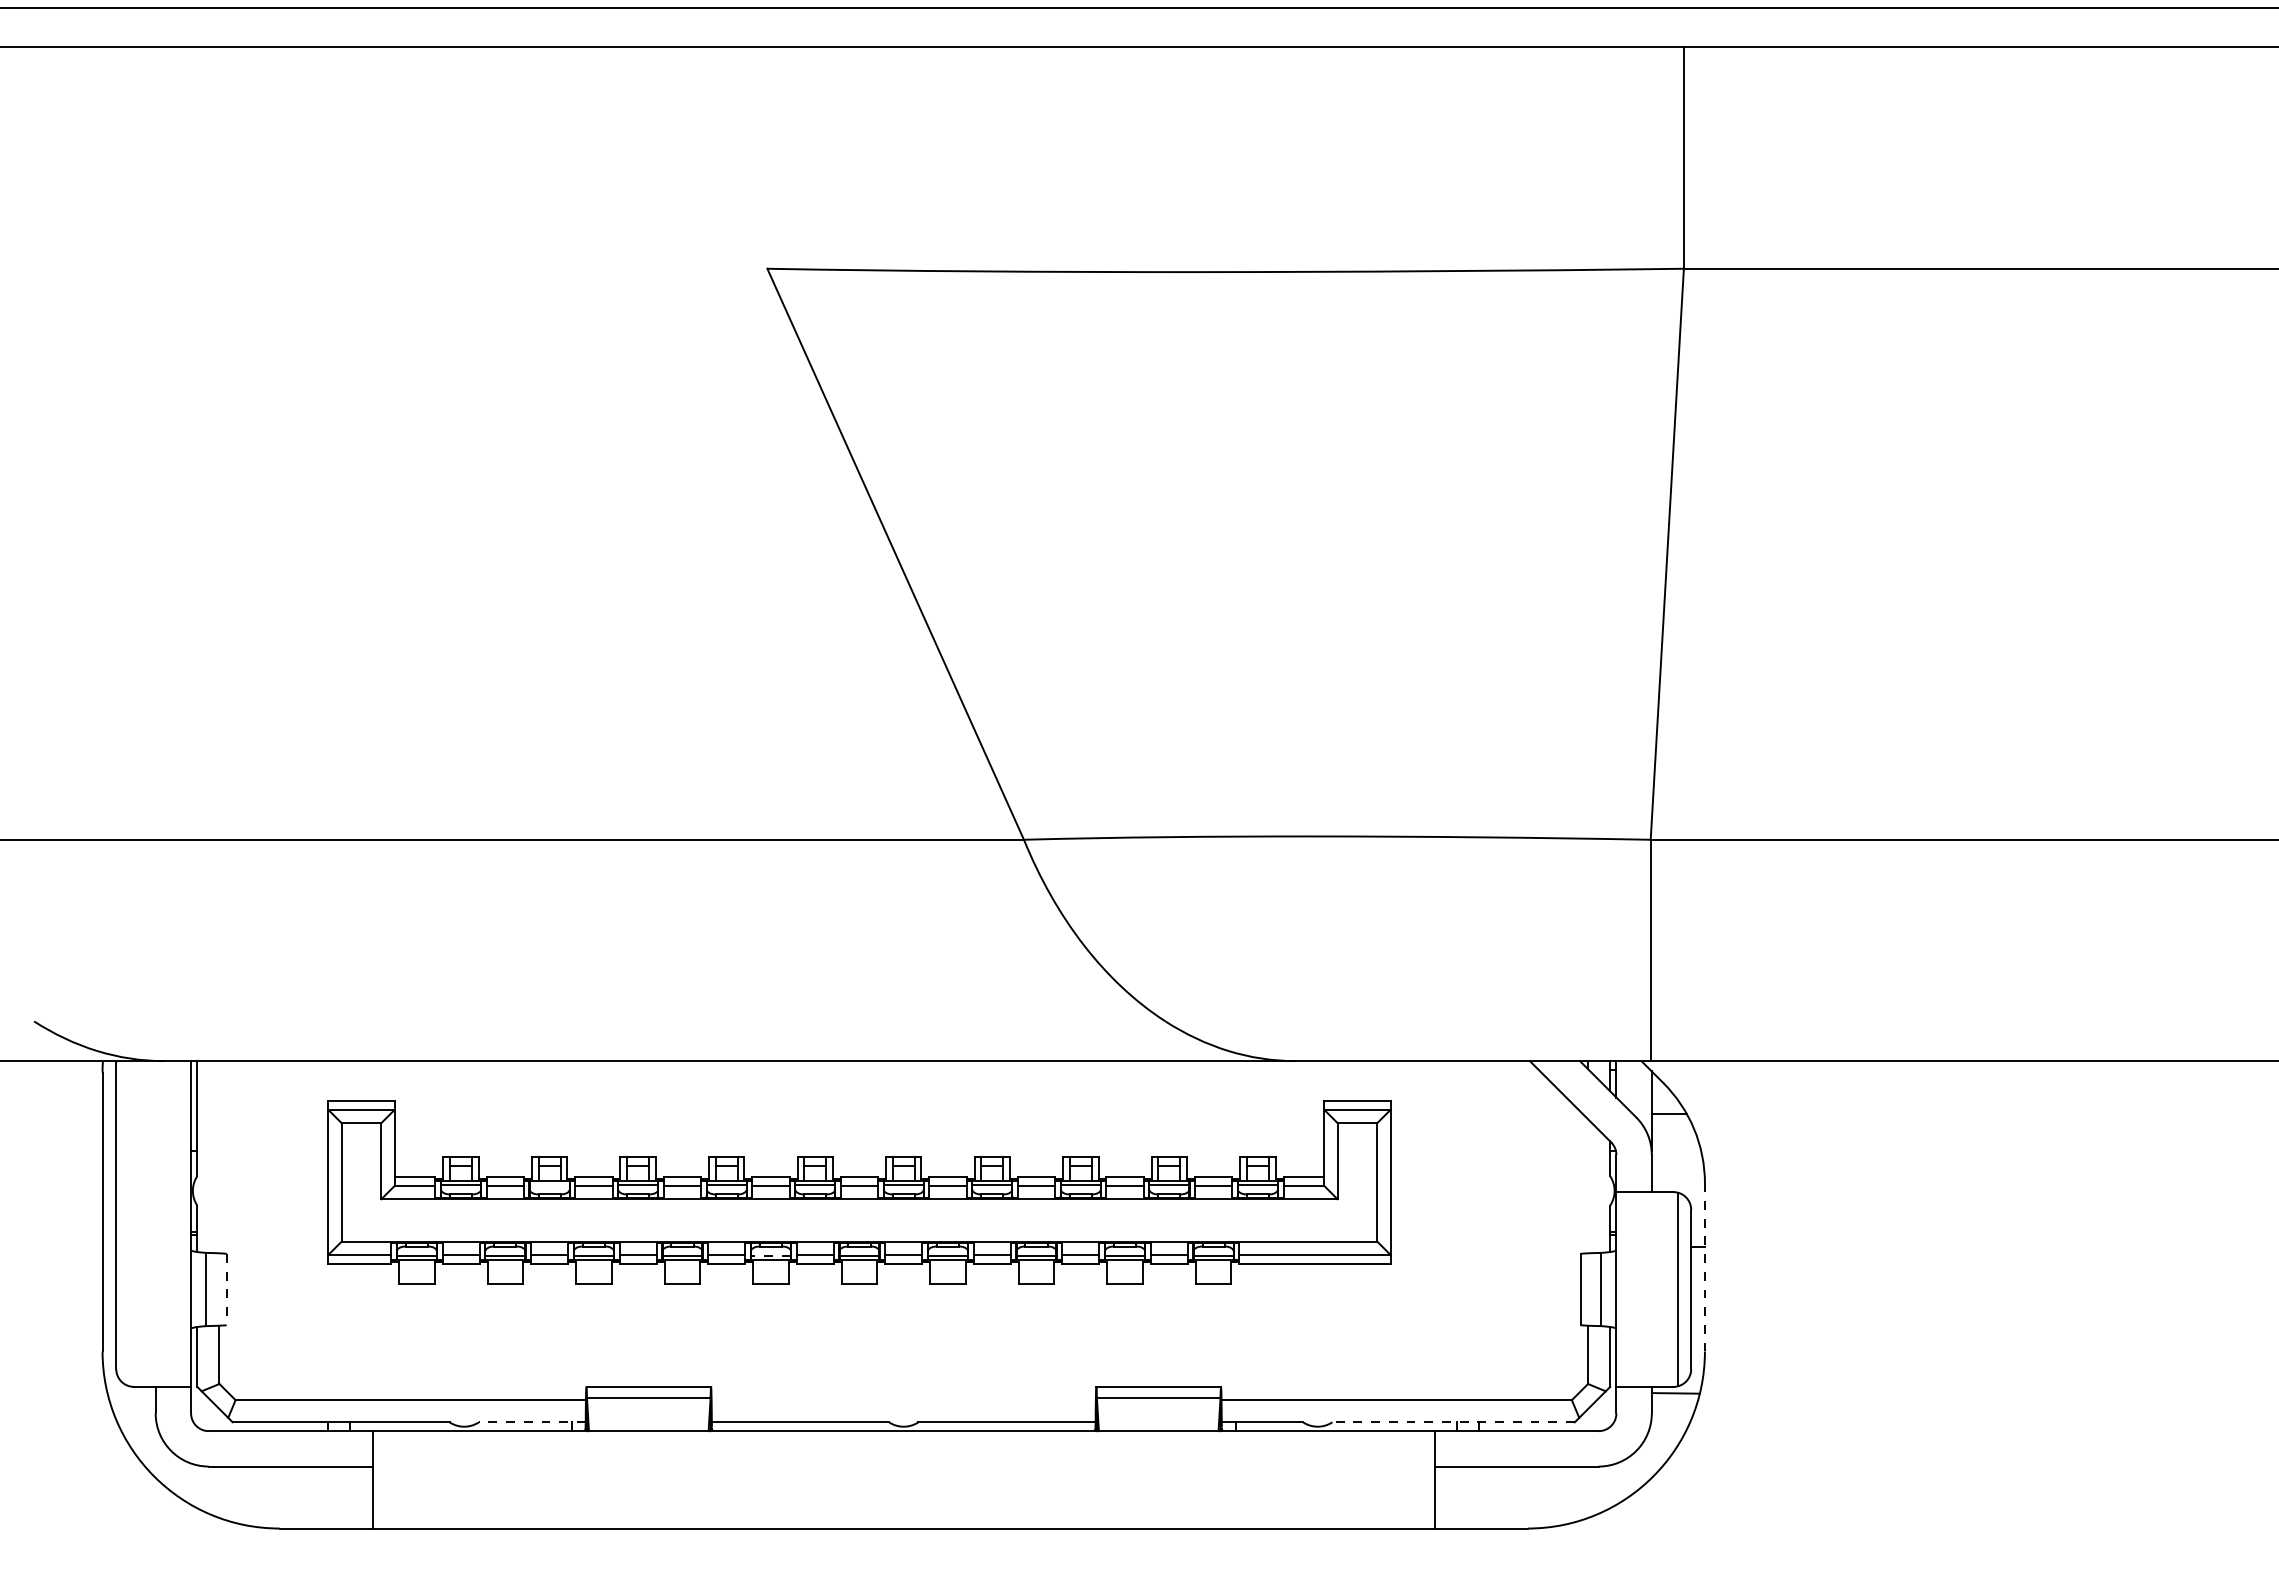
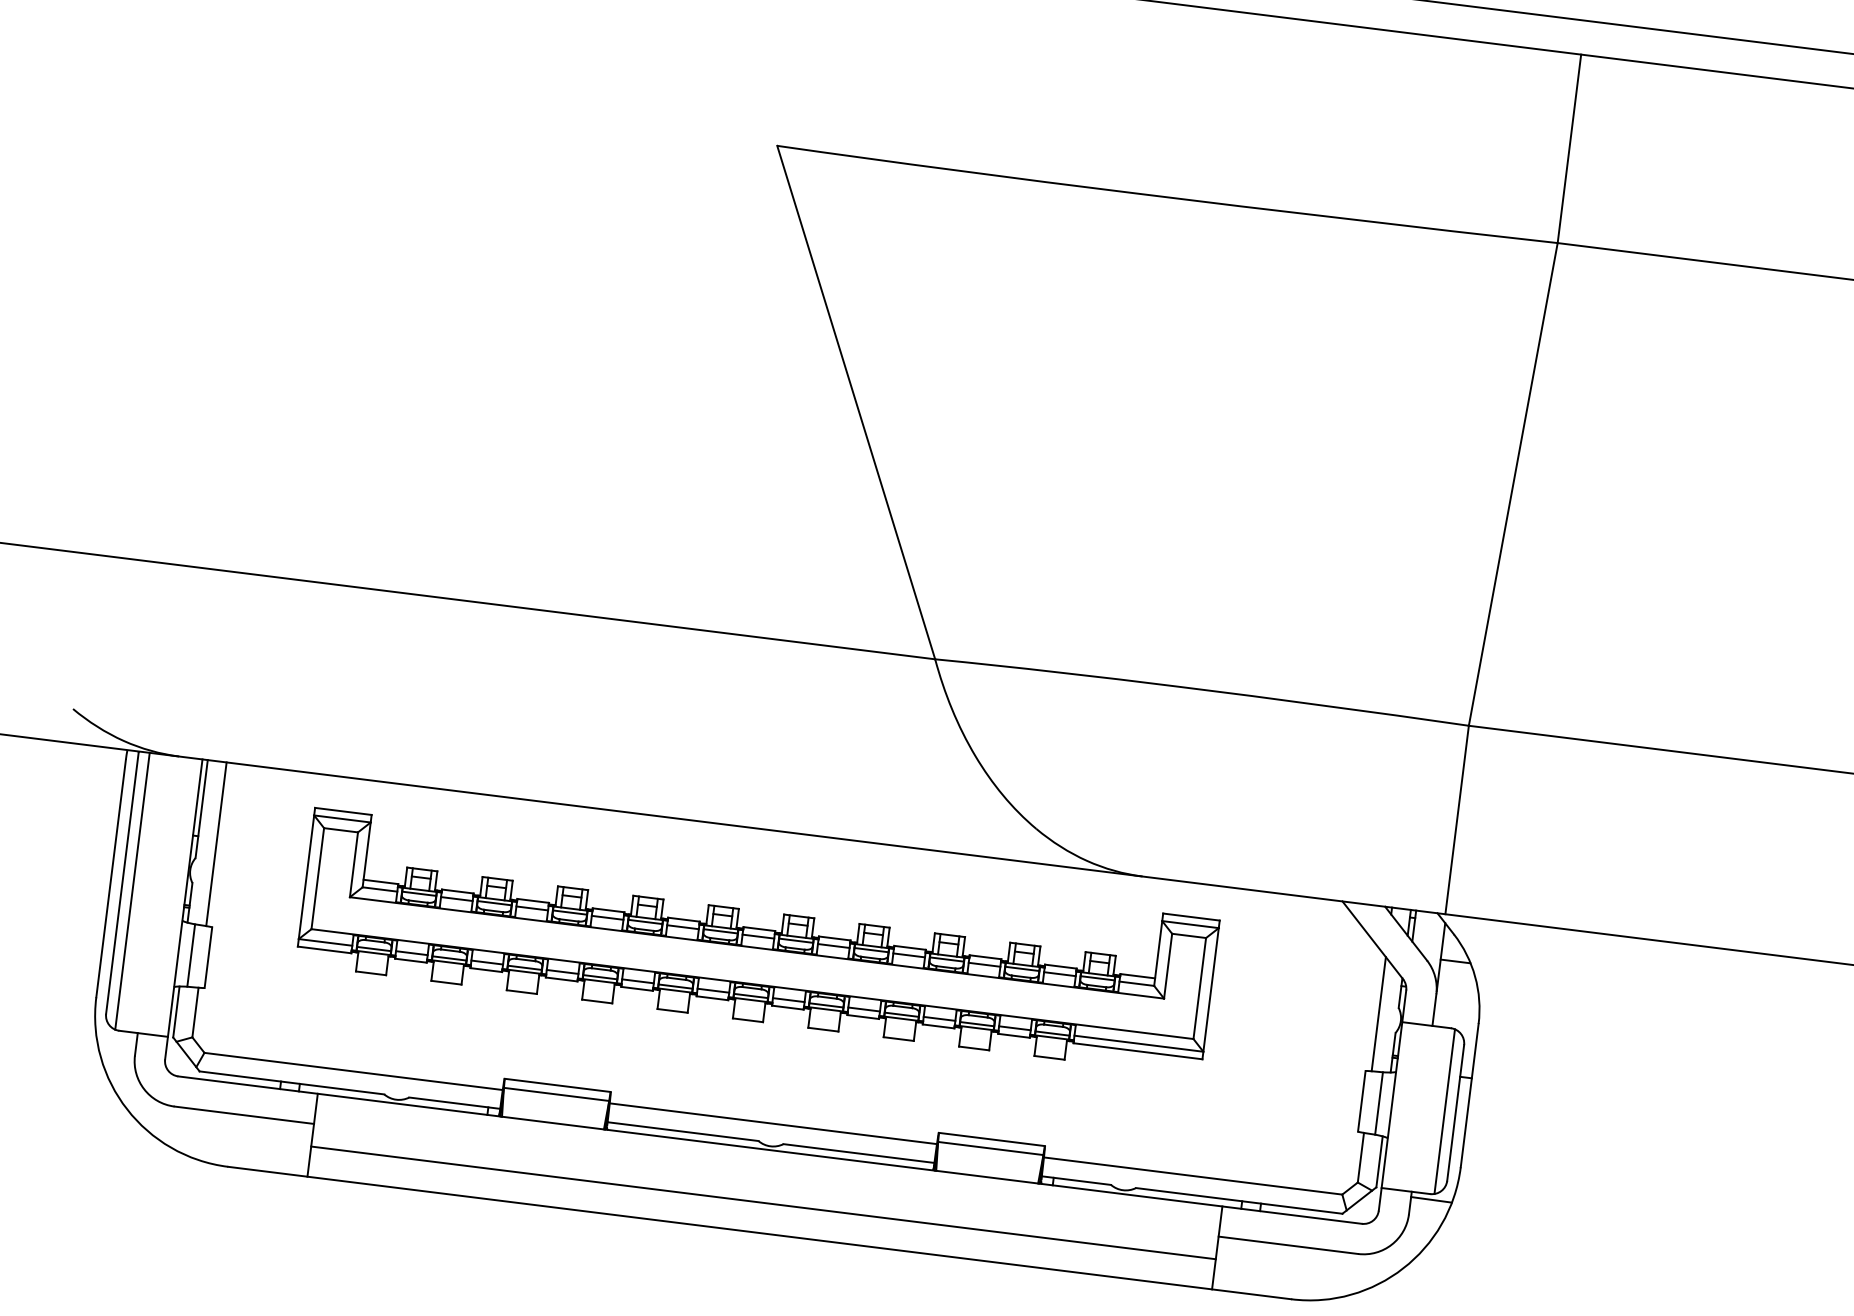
line: (219, 1157) -> (216, 844), added
line: (549, 1185) -> (494, 903), added
line: (1588, 1186) -> (1379, 1014), added
line: (129, 1223) -> (132, 891), added
line: (770, 1255) -> (675, 986), dashed -> solid
line: (1704, 1266) -> (1469, 1094), dashed -> solid
line: (226, 1289) -> (208, 957), dashed -> solid
line: (903, 1400) -> (773, 1123), added
line: (531, 1422) -> (454, 1103), dashed -> solid
line: (1453, 1422) -> (1239, 1201), dashed -> solid
line: (903, 1493) -> (763, 1203), added

